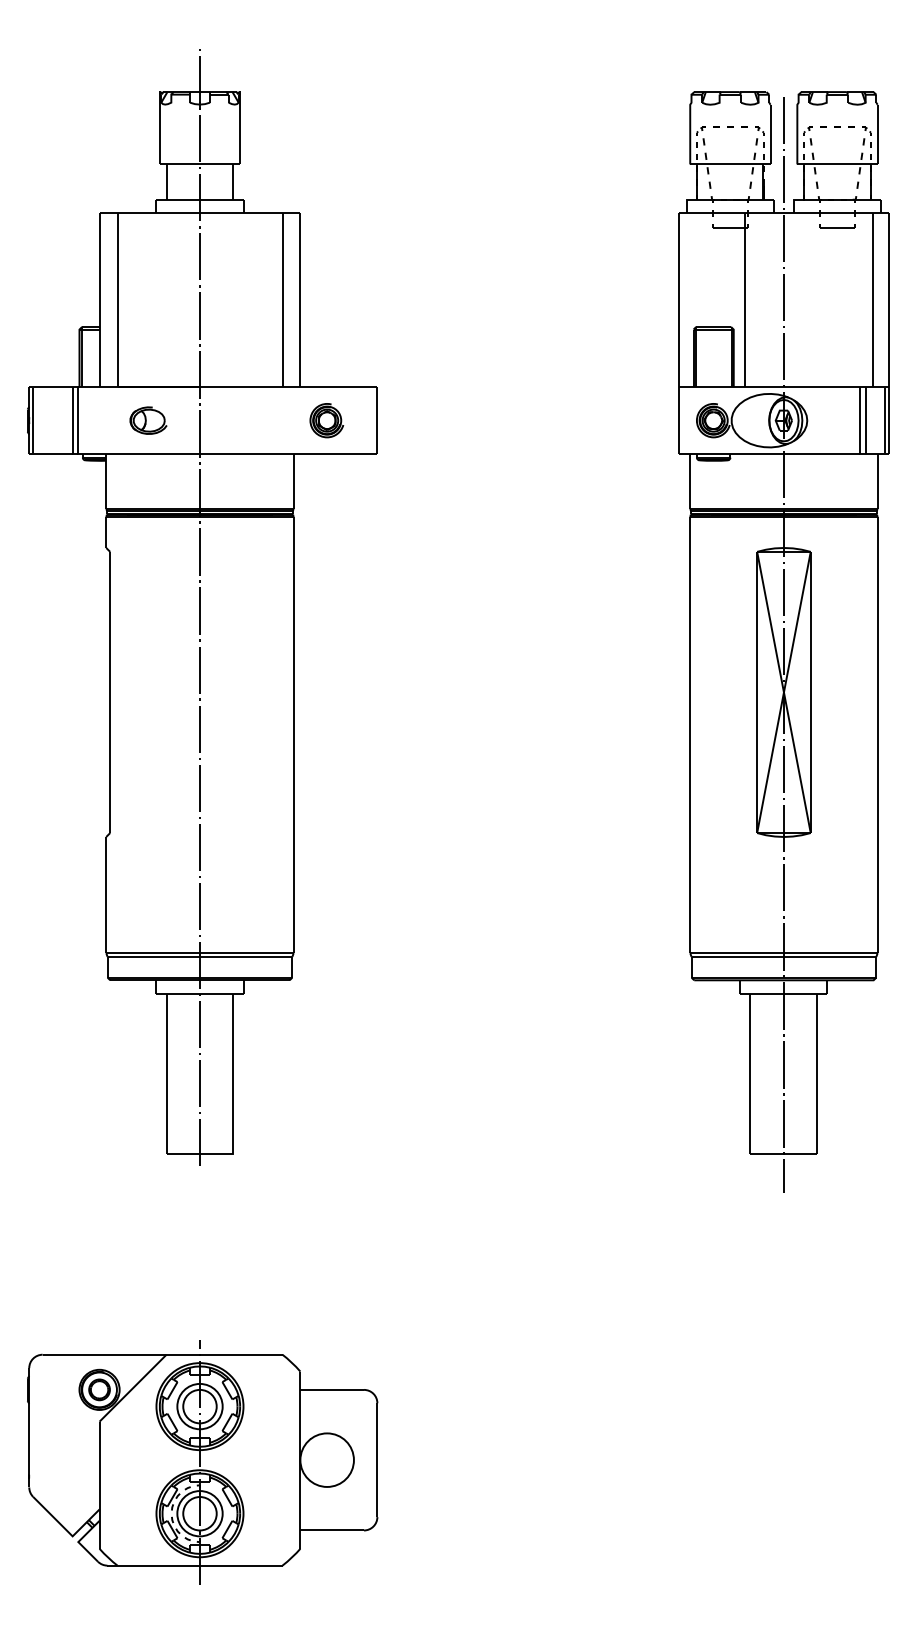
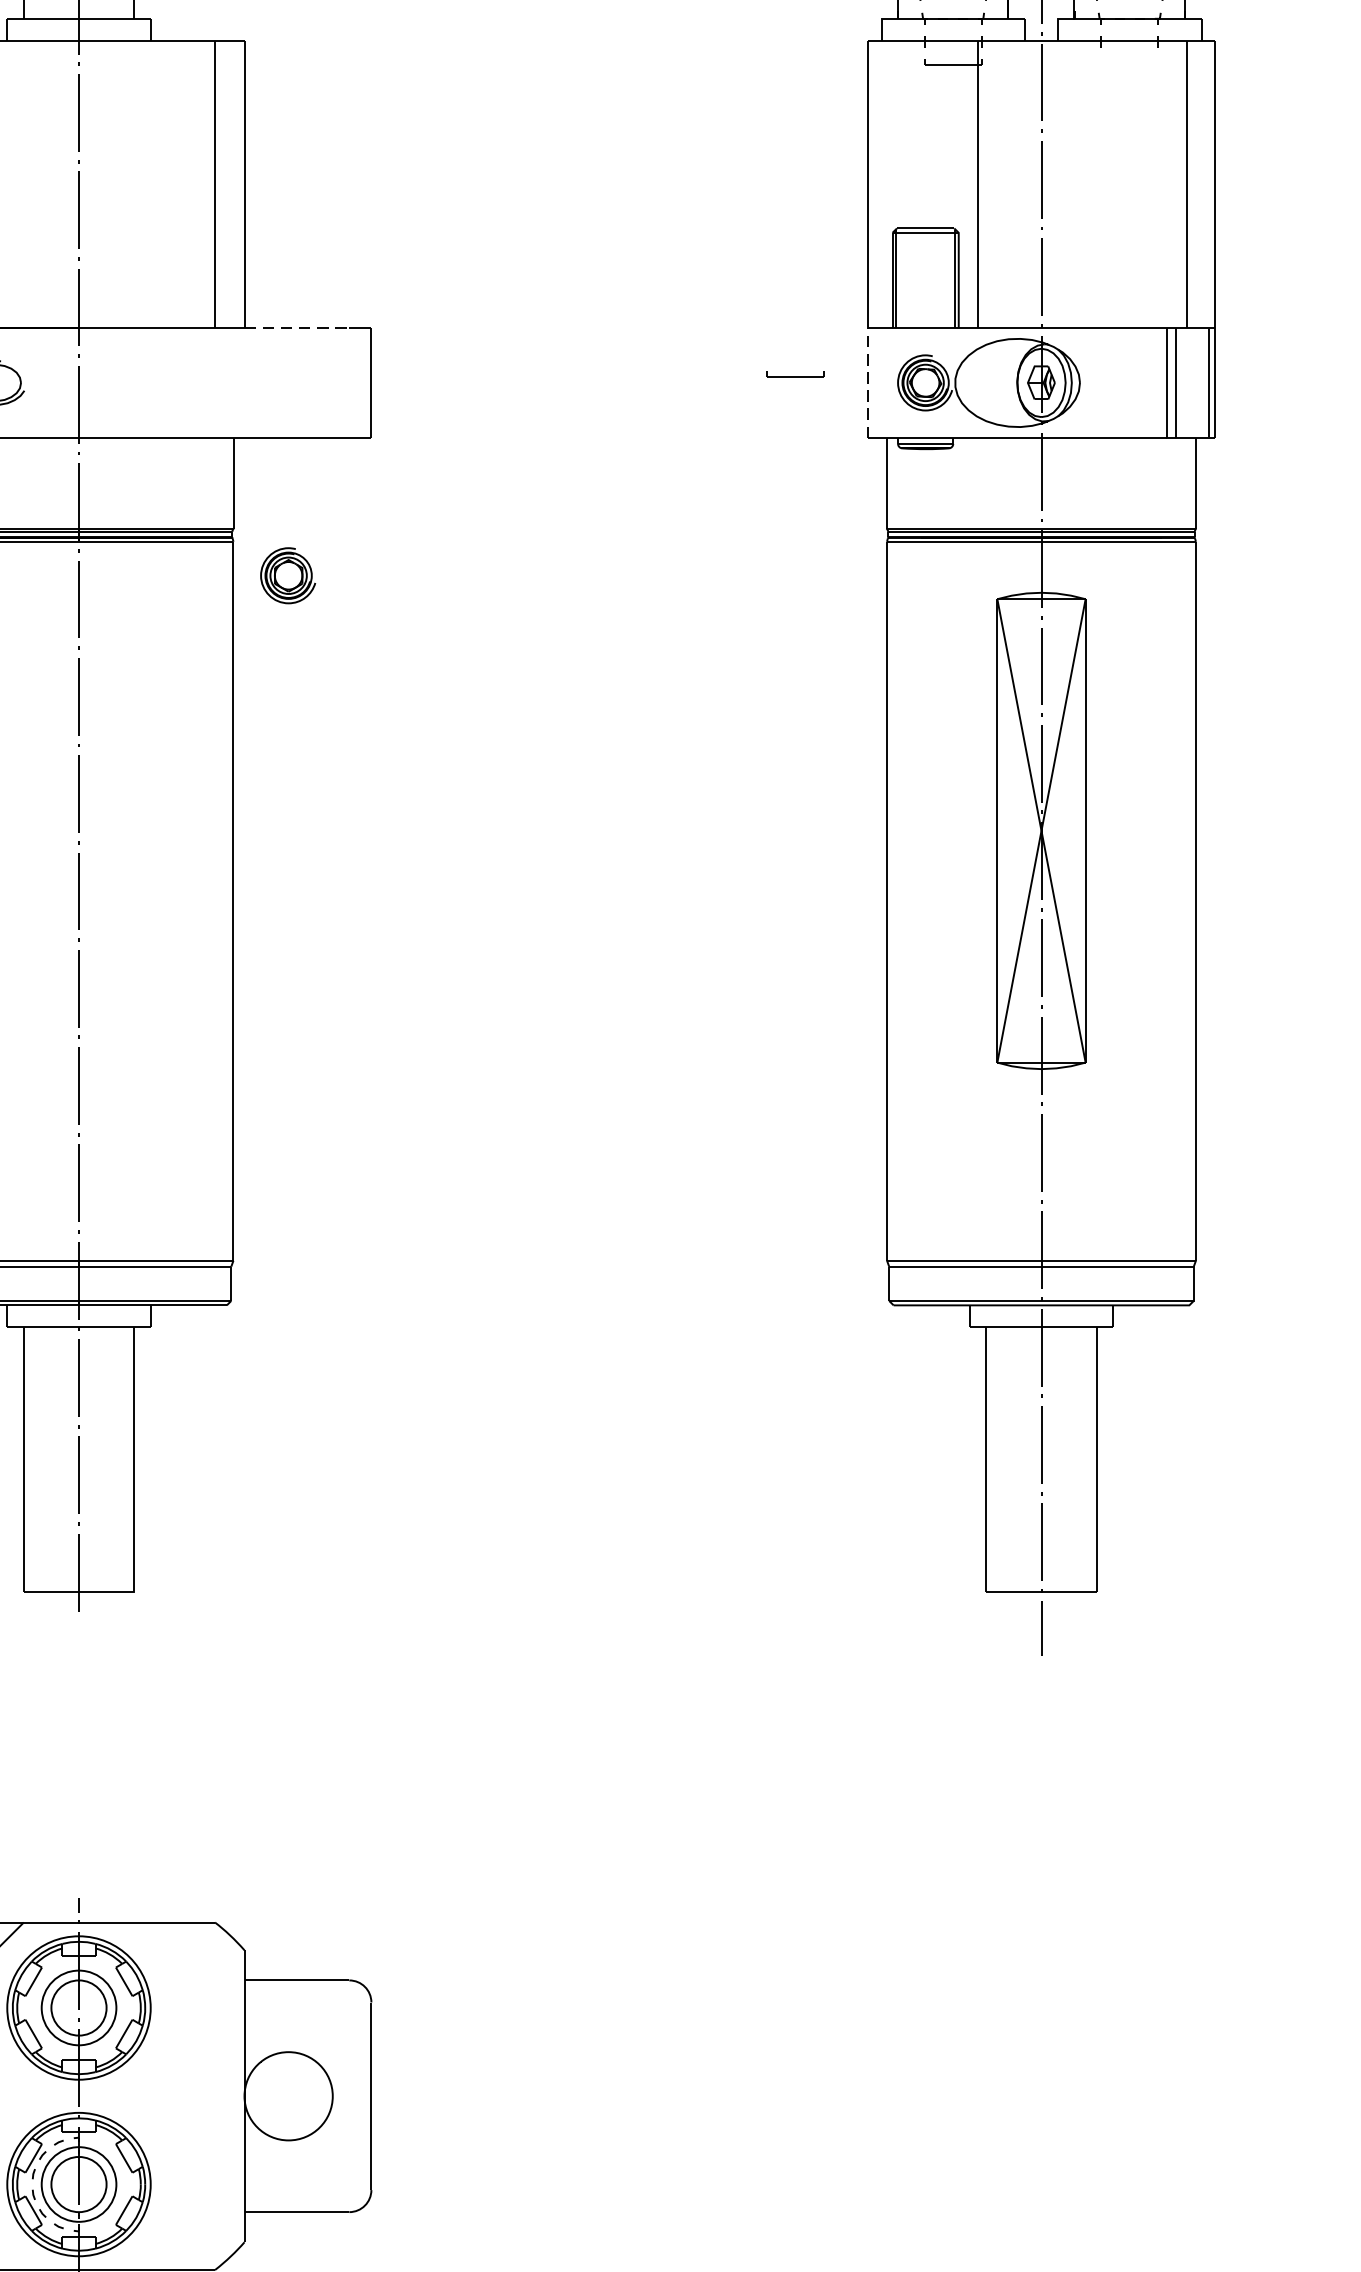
part: (837, 226) -> (795, 374), moved
line: (332, 387) -> (297, 328), solid -> dashed
part: (326, 420) -> (287, 575), moved
line: (678, 420) -> (867, 382), solid -> dashed

